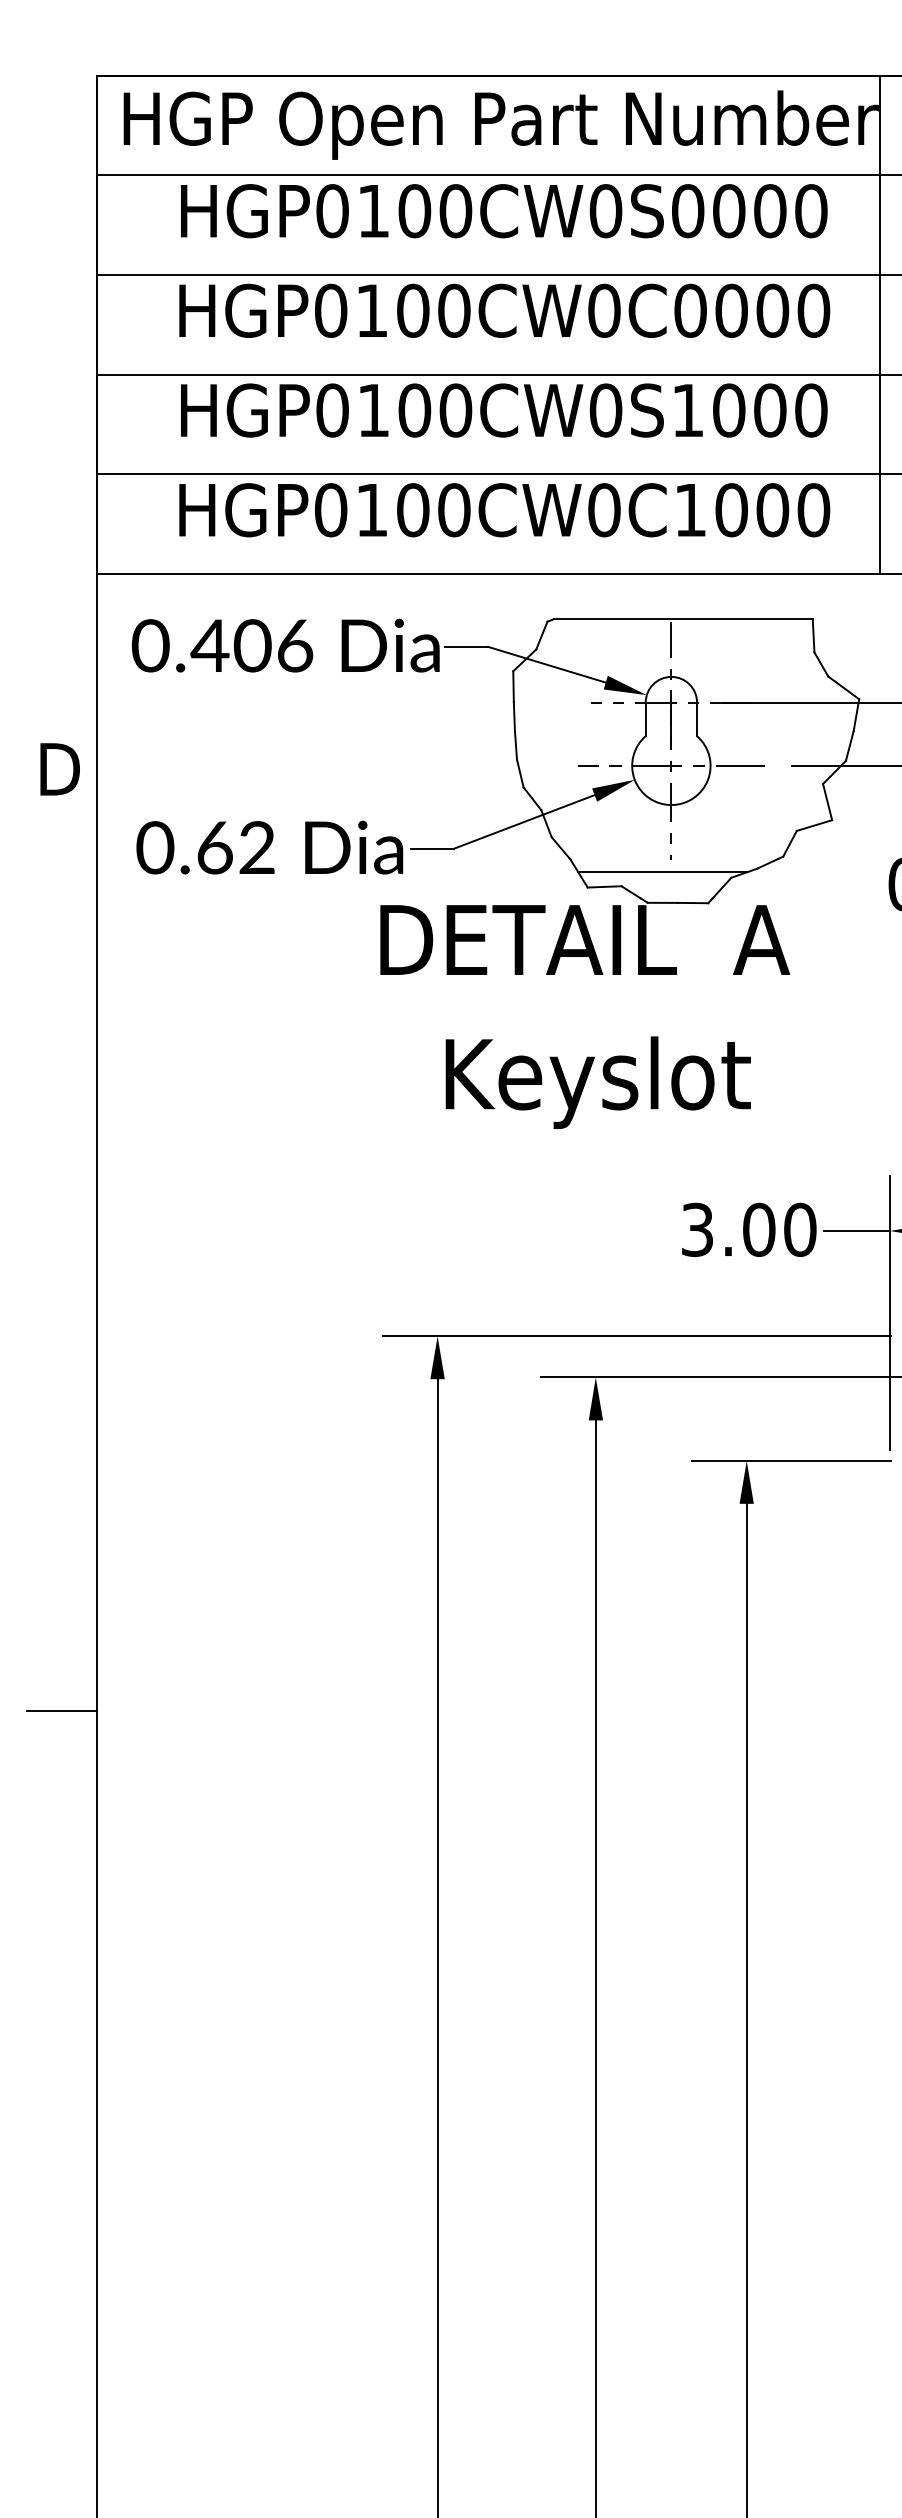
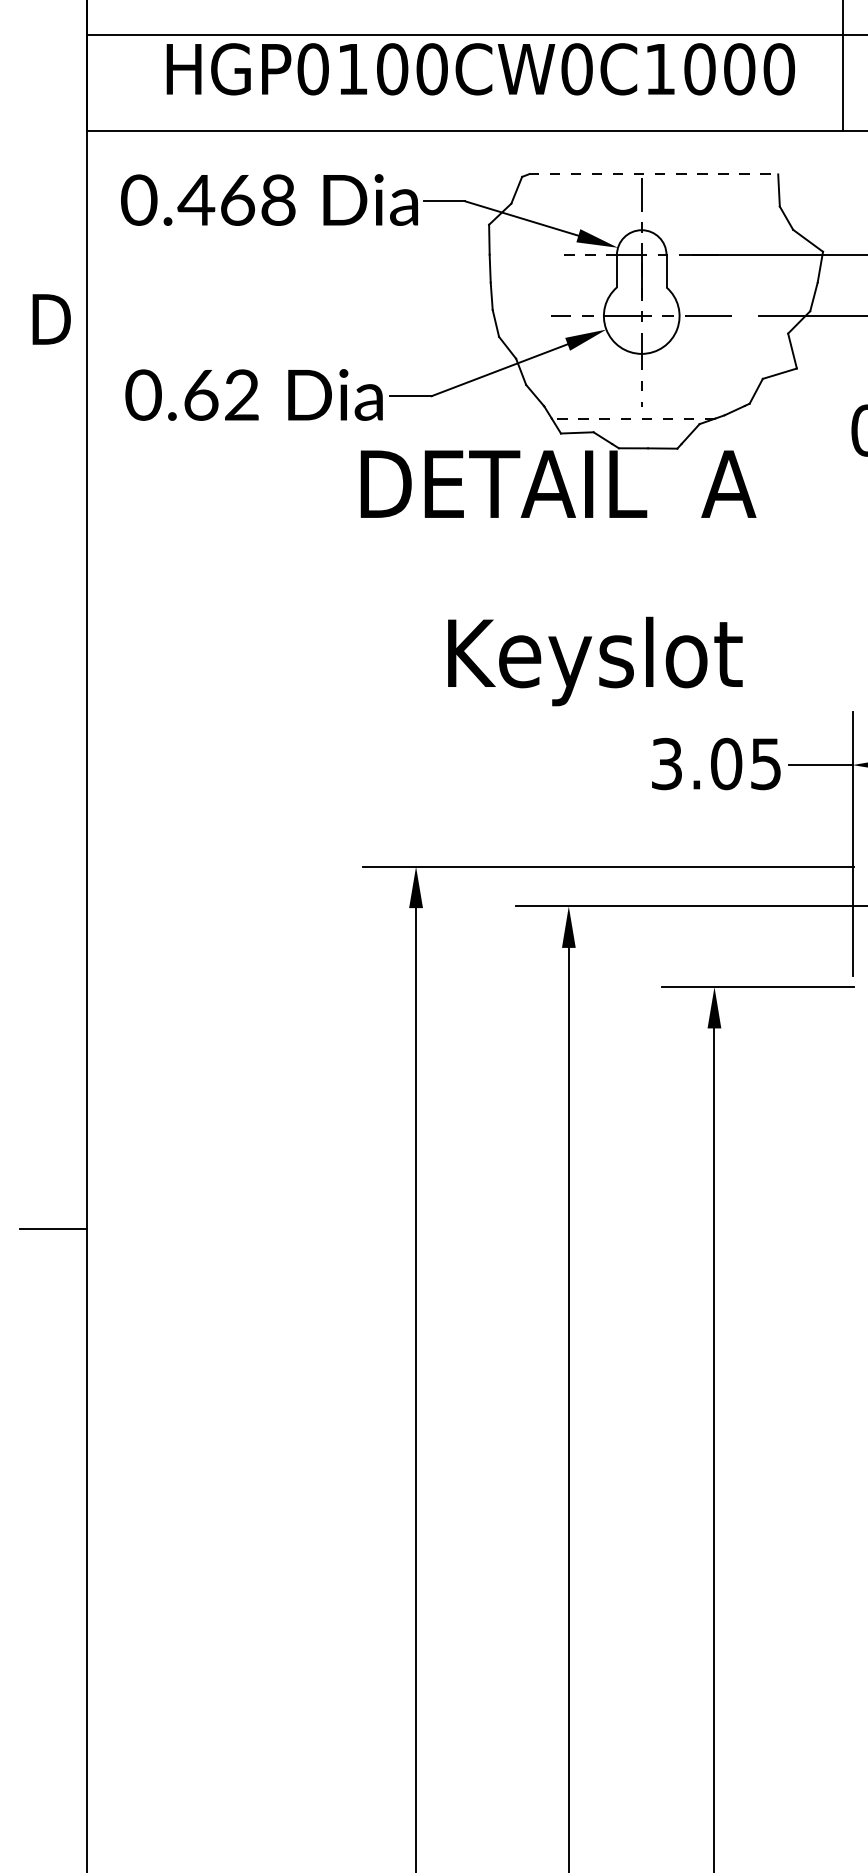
line: (683, 619) -> (653, 174), solid -> dashed
text: (273, 645) -> (257, 199), 0.406 -> 0.468
line: (662, 872) -> (633, 419), solid -> dashed
text: (597, 1082) -> (594, 661), moved
text: (800, 1229) -> (766, 763), 3.00 -> 3.05

